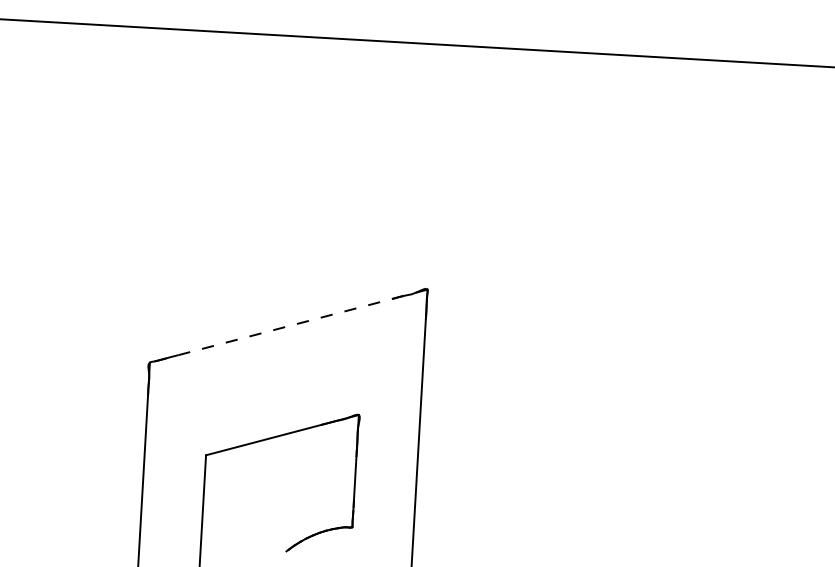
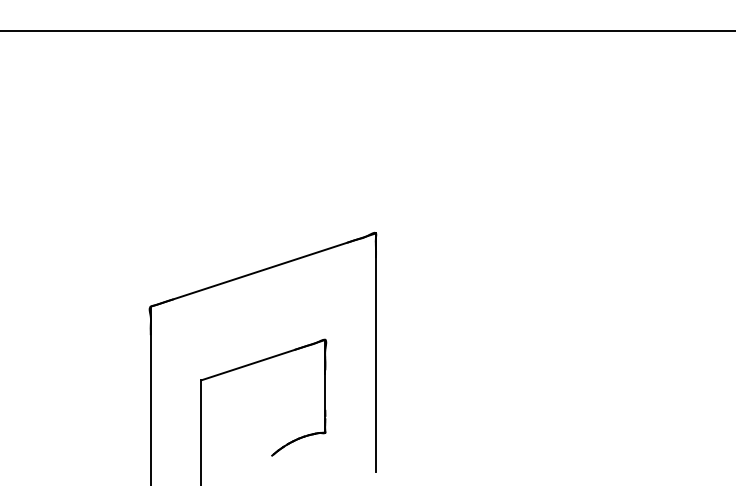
line: (287, 326) -> (262, 270), dashed -> solid

